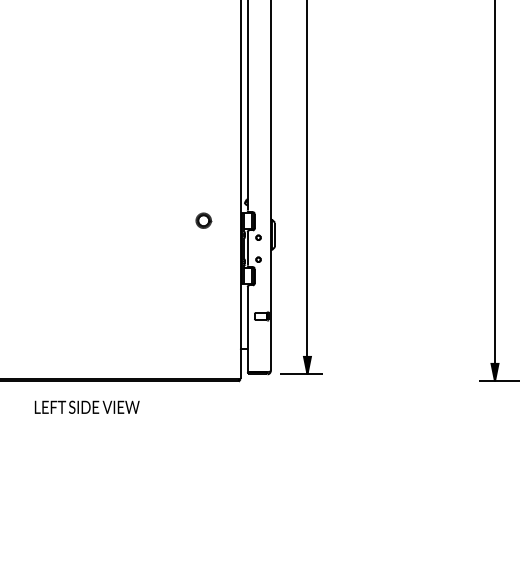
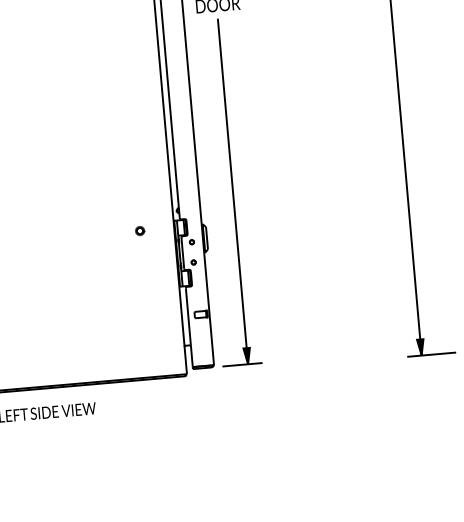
part: (203, 220) -> (139, 230), size x0.62

